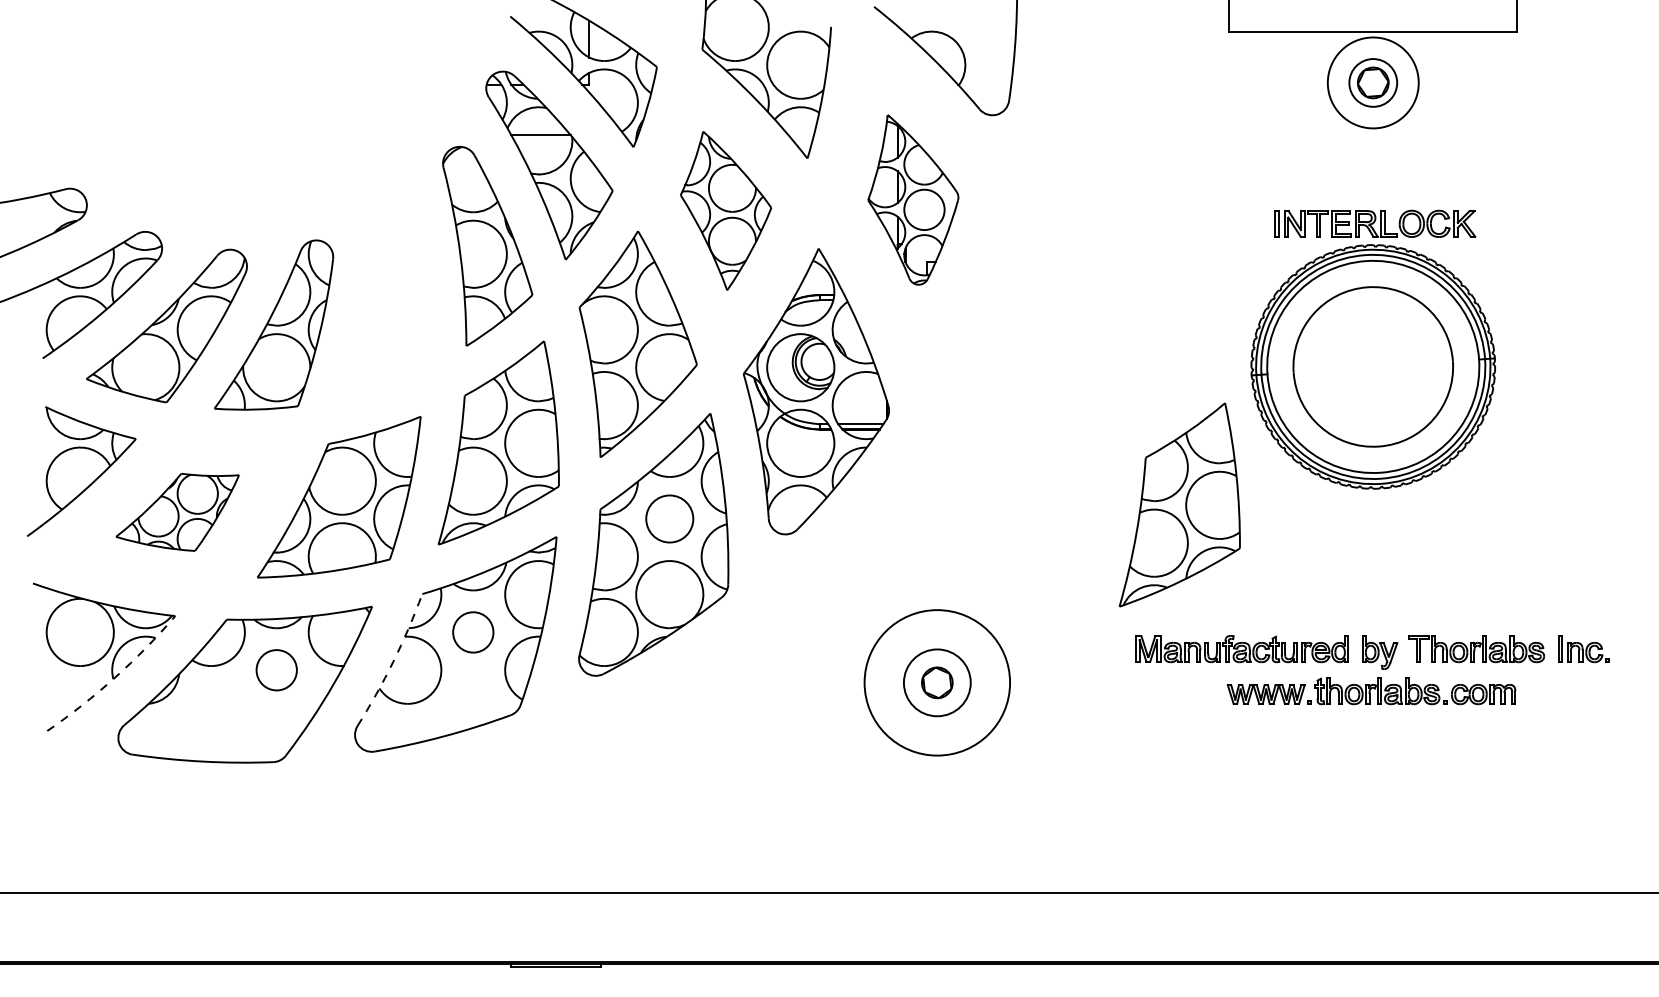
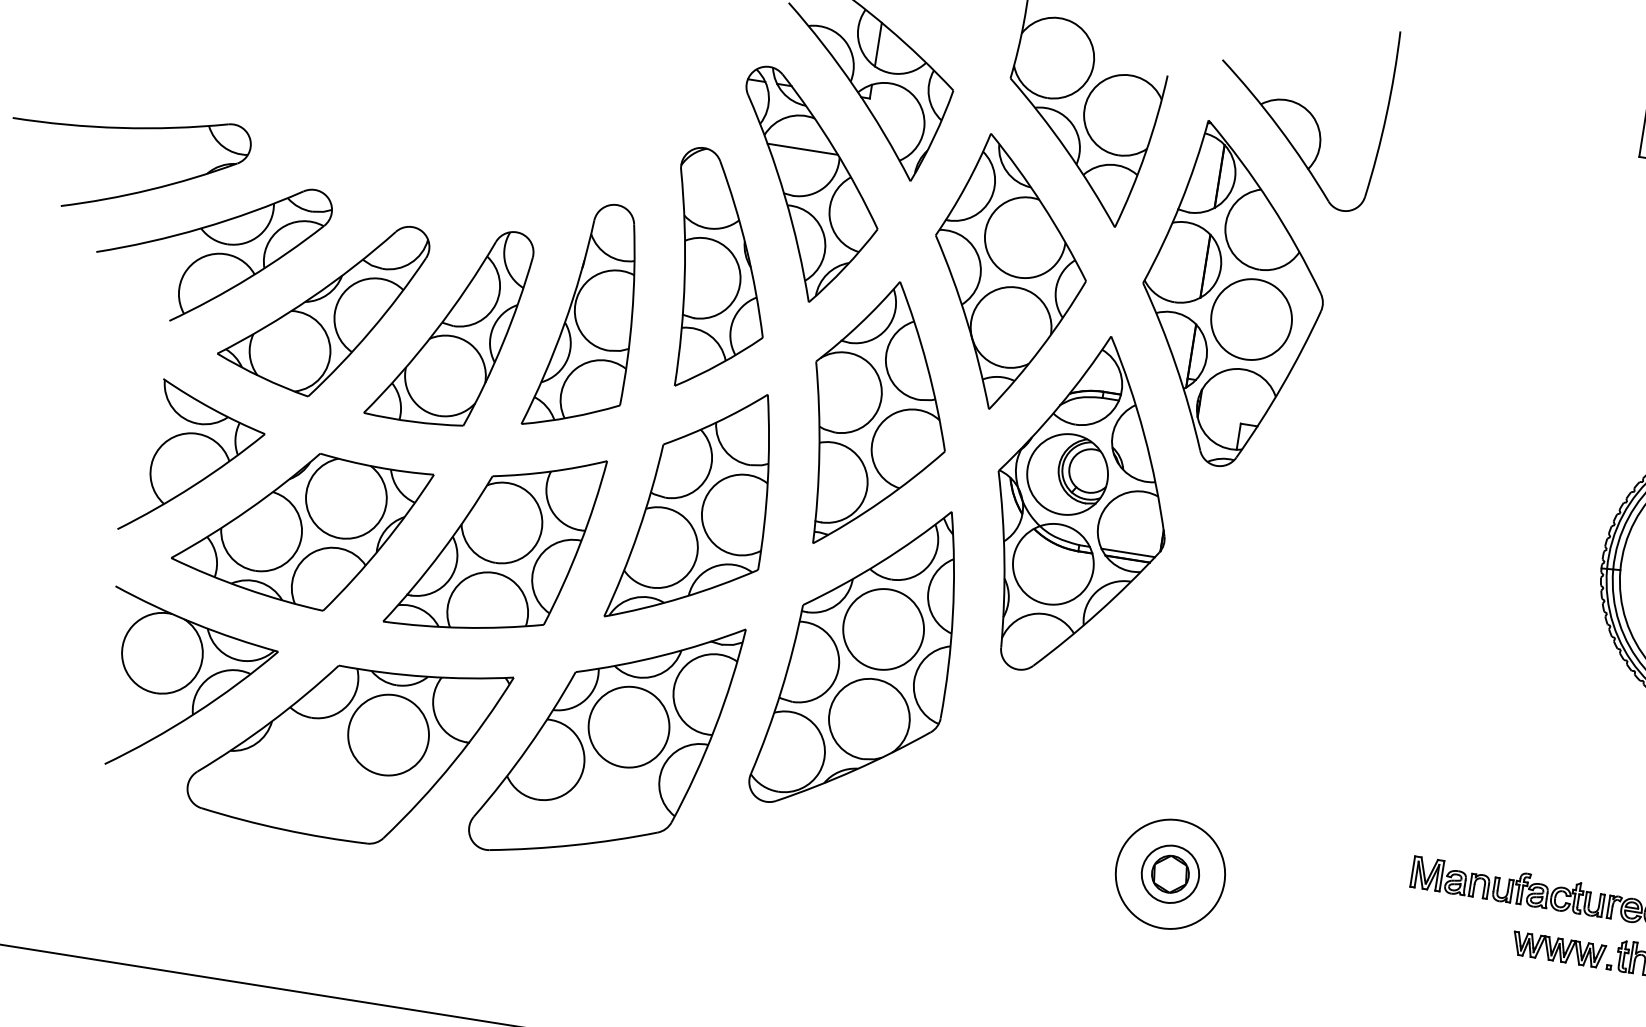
part: (913, 199) -> (1233, 295), size x1.67
part: (725, 210) -> (1007, 273), size x1.43
part: (384, 300) -> (586, 316), added
part: (1179, 504) -> (1491, 708), removed
part: (177, 512) -> (300, 529), size x1.67
circle: (669, 518) -> (883, 628), size x1.43
circle: (472, 632) -> (628, 727), size x1.67
arc: (393, 661) -> (528, 746), dashed -> solid
circle: (276, 669) -> (388, 734), size x1.67
arc: (114, 677) -> (194, 713), dashed -> solid
circle: (936, 682) -> (1169, 873), size x0.62
circle: (937, 682) -> (1170, 873), size x0.71

